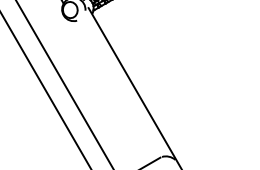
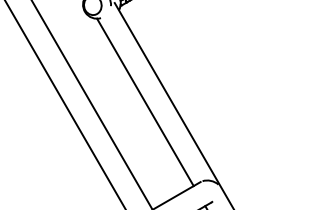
line: (114, 91) -> (145, 102), added

